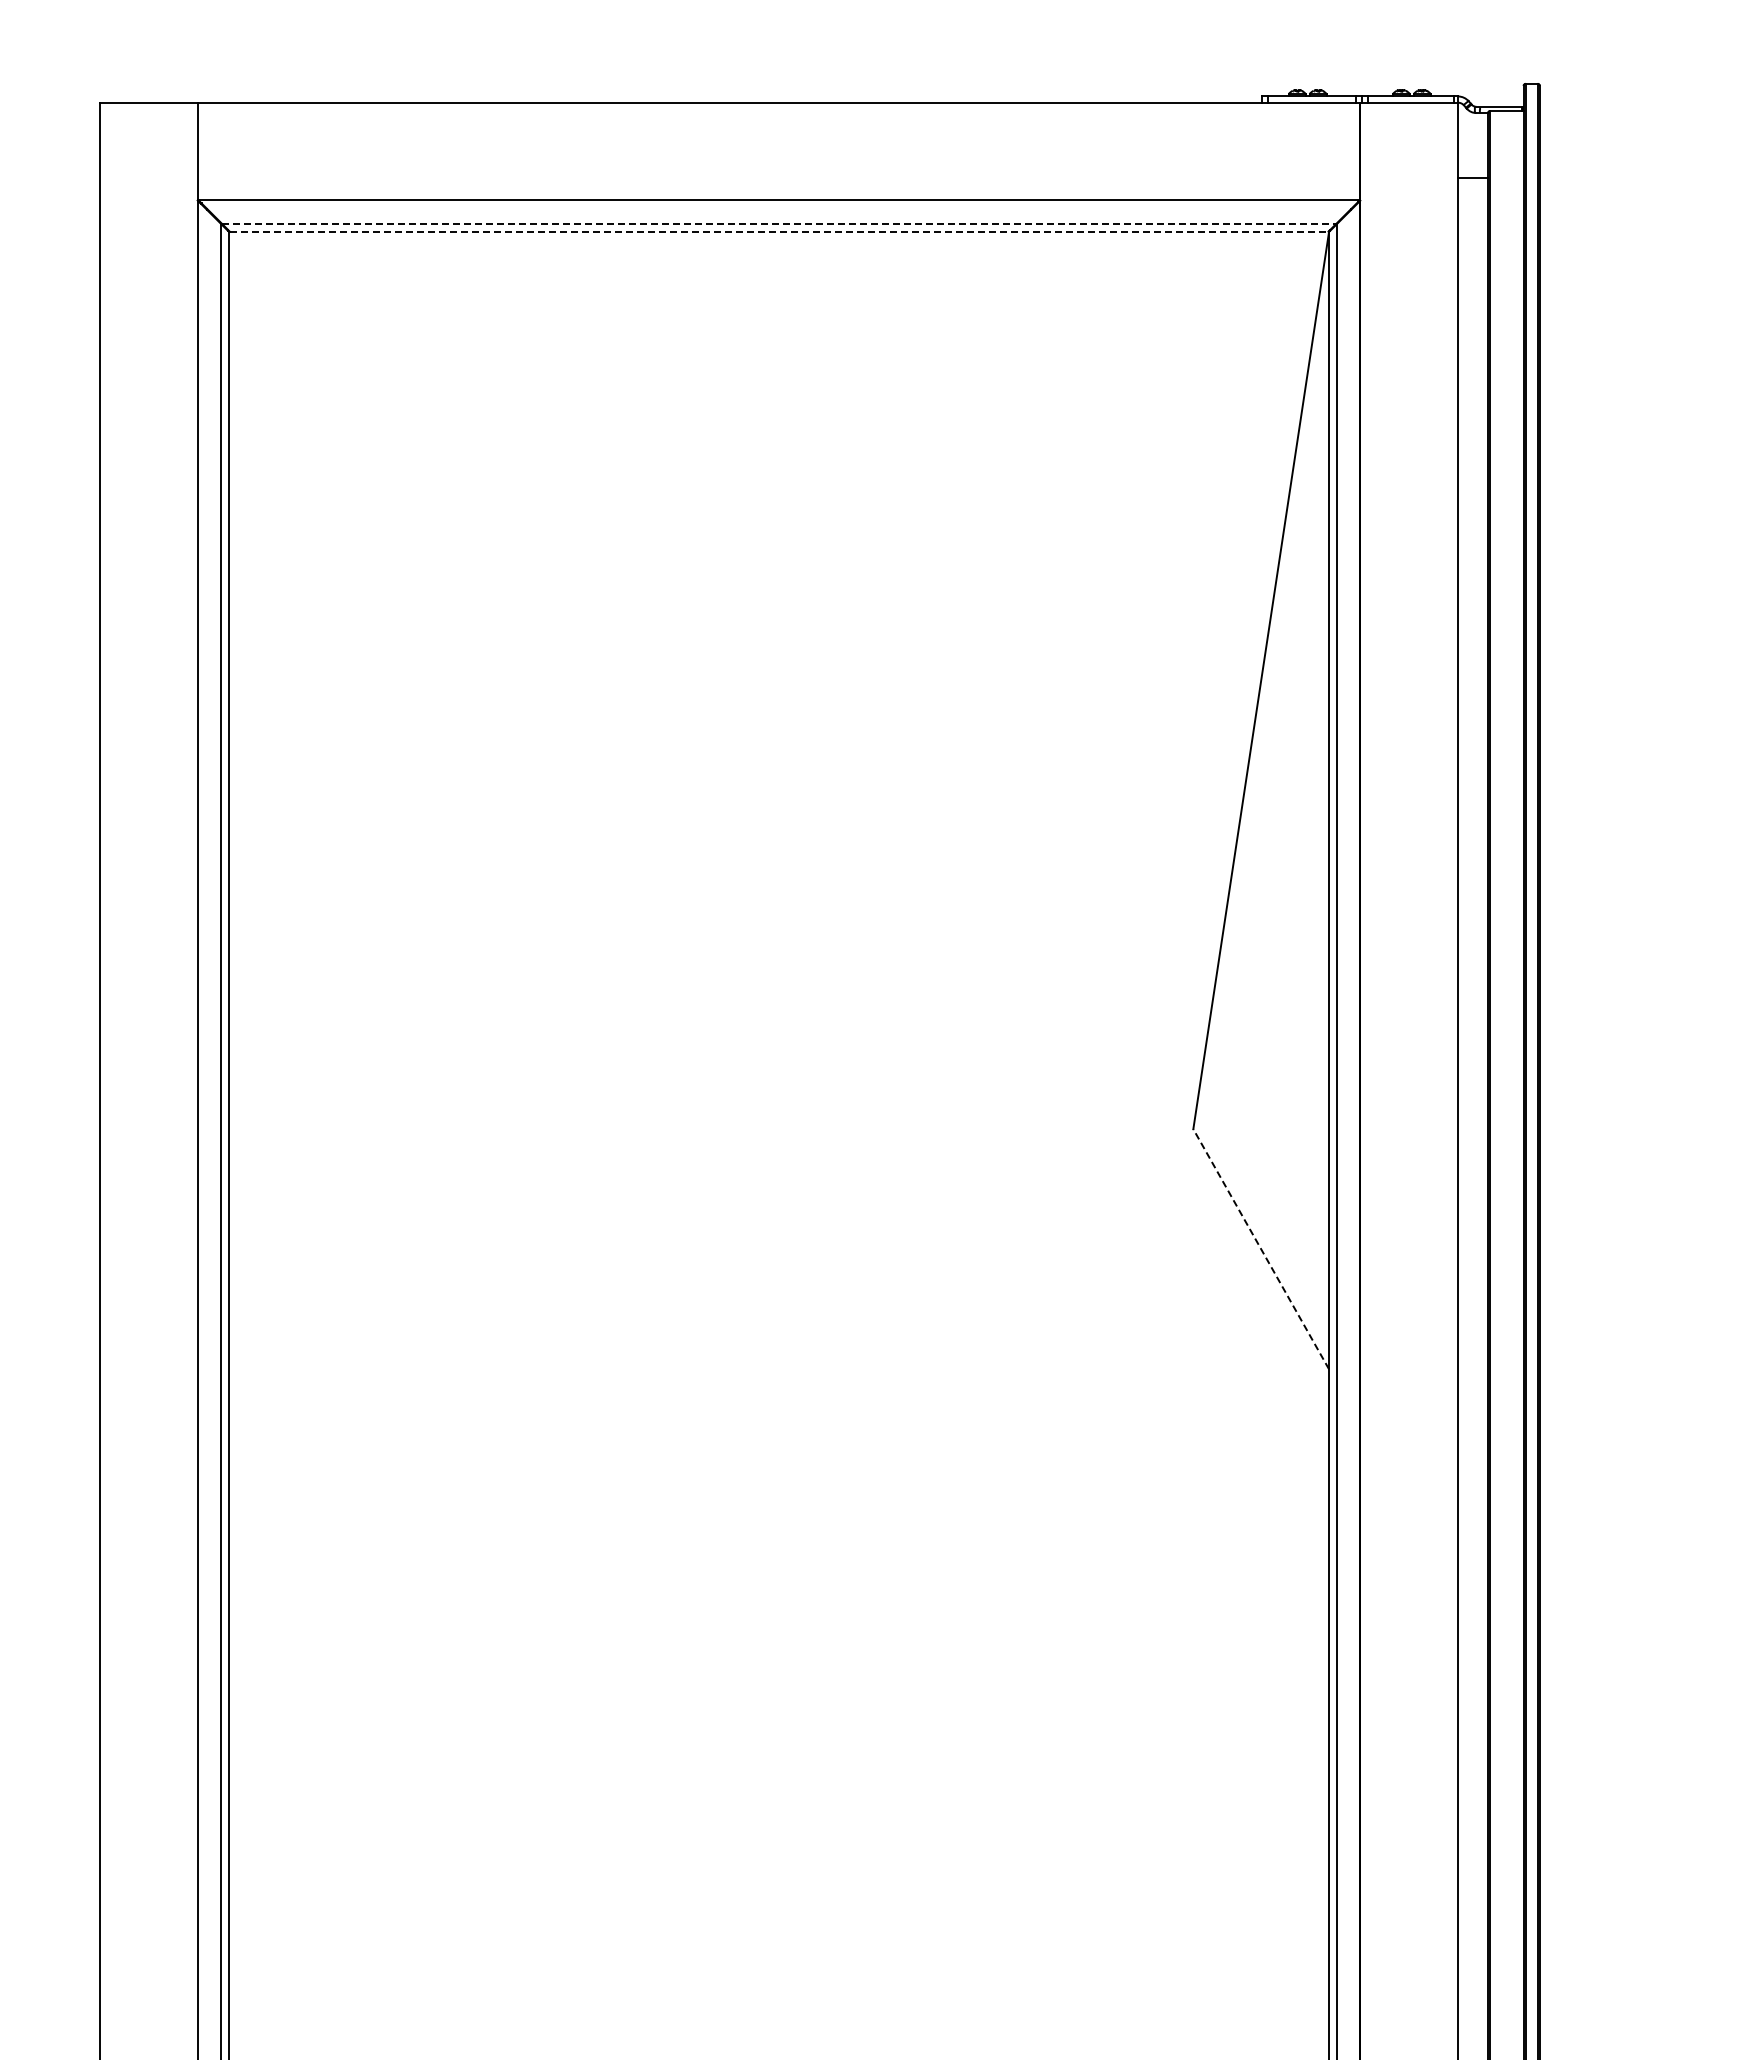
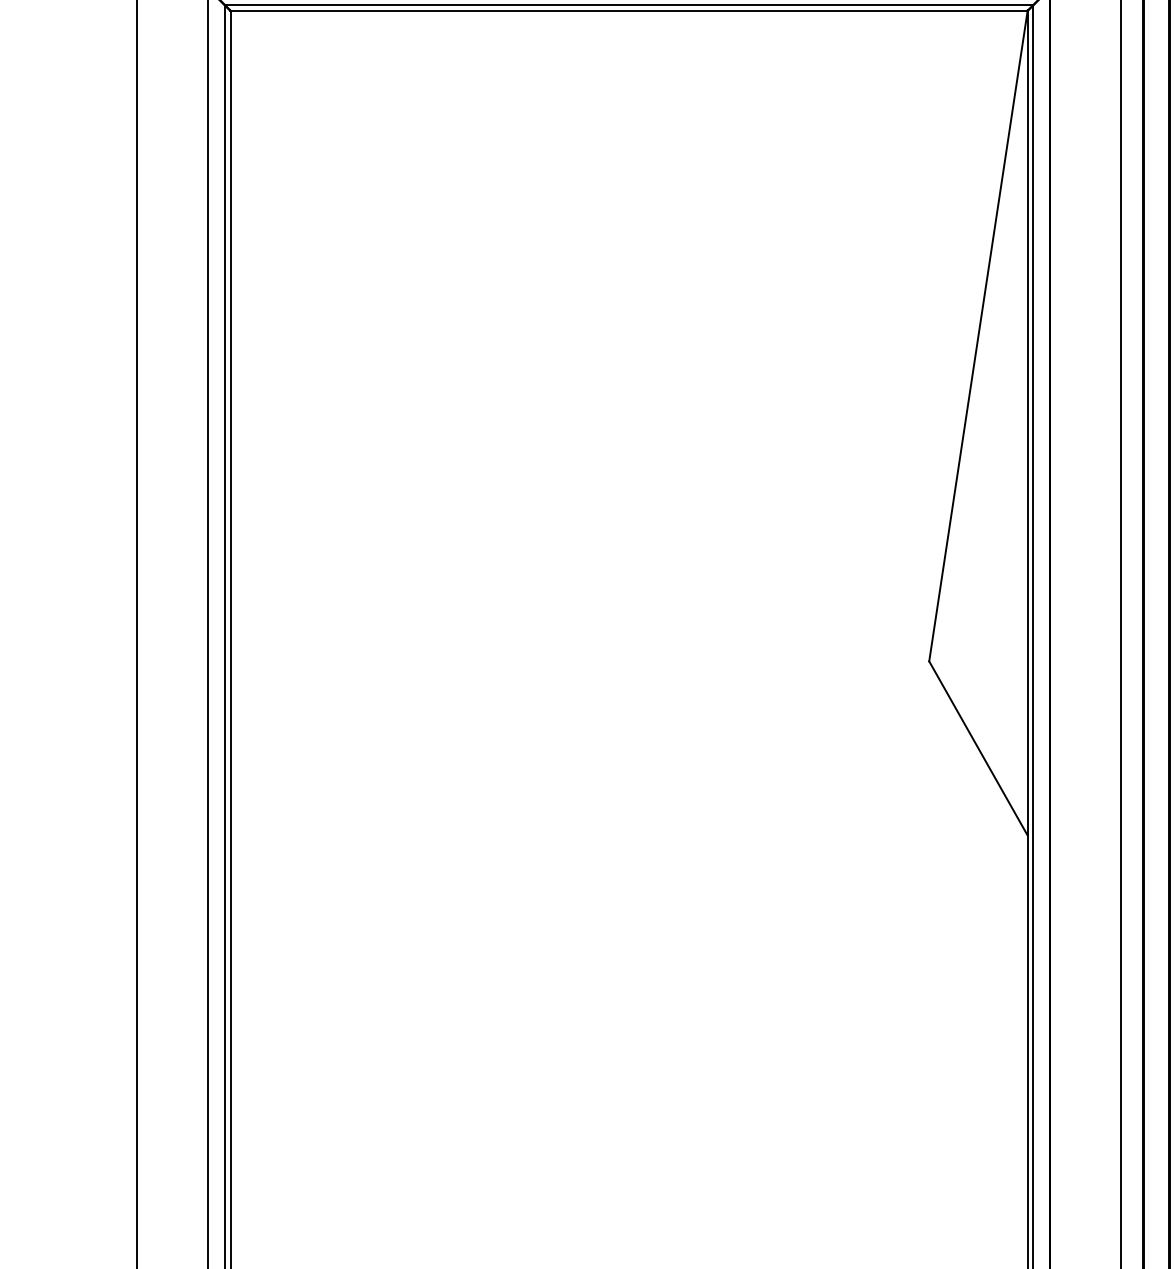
line: (779, 223) -> (629, 5), dashed -> solid
line: (779, 231) -> (629, 10), dashed -> solid
line: (1261, 1249) -> (978, 748), dashed -> solid

